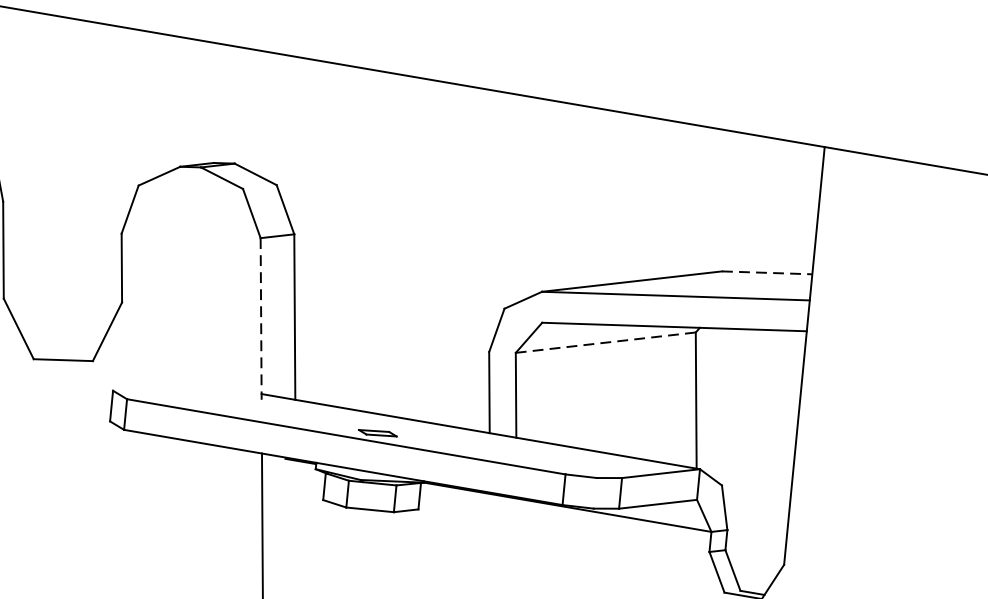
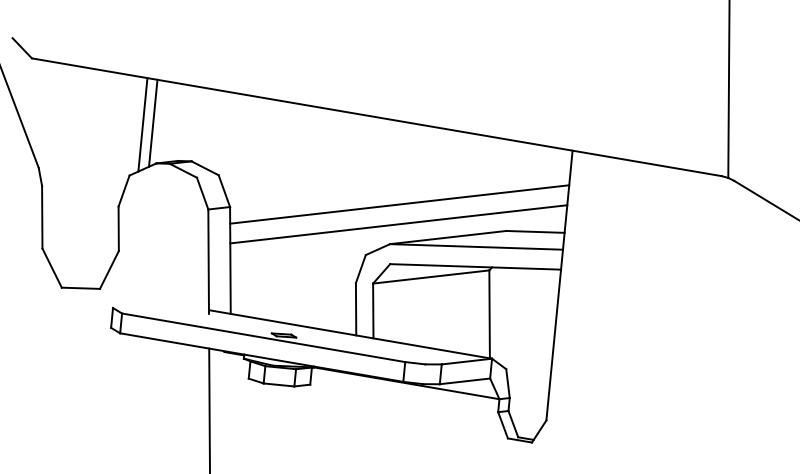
line: (175, 103) -> (153, 122), added
line: (158, 106) -> (142, 124), added
line: (556, 230) -> (399, 204), added
line: (555, 261) -> (398, 224), added
line: (767, 272) -> (535, 231), dashed -> solid
line: (260, 320) -> (208, 262), dashed -> solid
line: (604, 343) -> (430, 277), dashed -> solid

